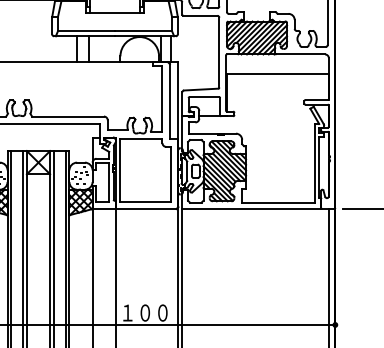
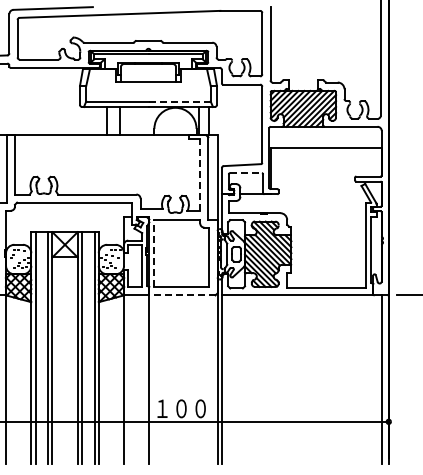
line: (144, 31) -> (180, 101), solid -> dashed
line: (203, 97) -> (245, 173), solid -> dashed
line: (162, 99) -> (200, 175), solid -> dashed
line: (120, 170) -> (154, 253), solid -> dashed
line: (145, 209) -> (181, 295), solid -> dashed

